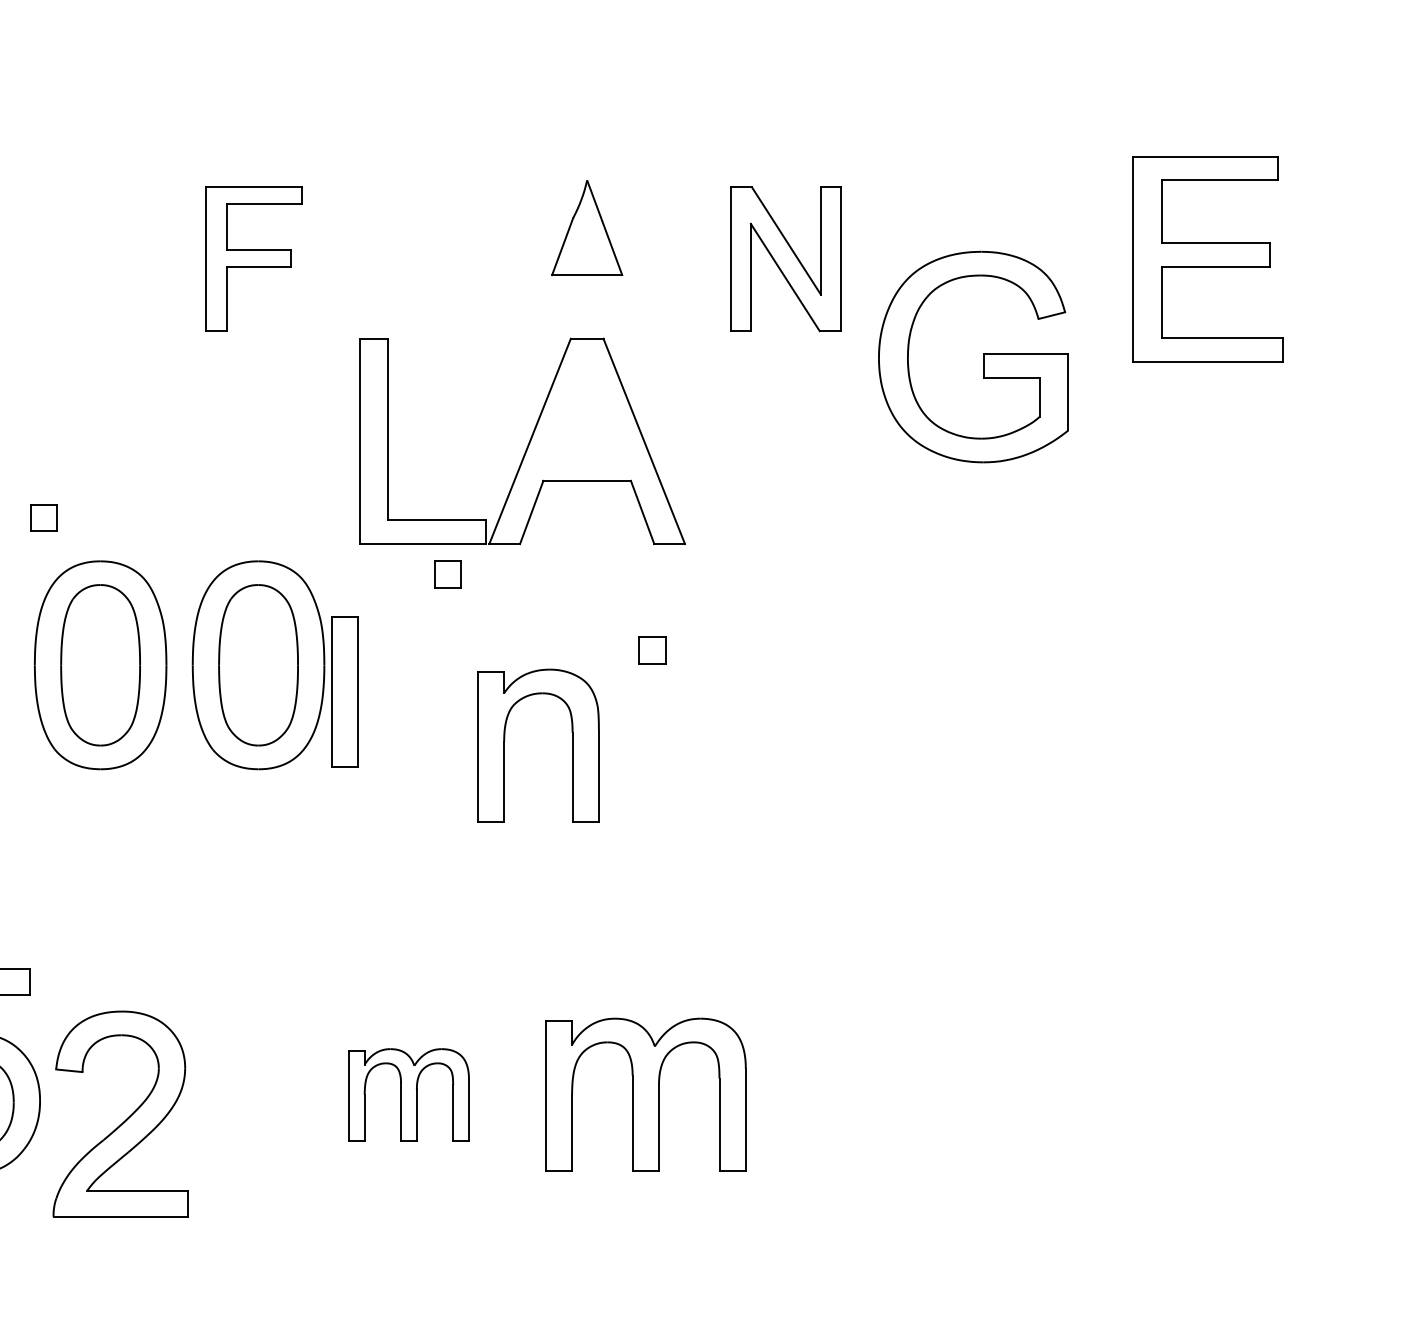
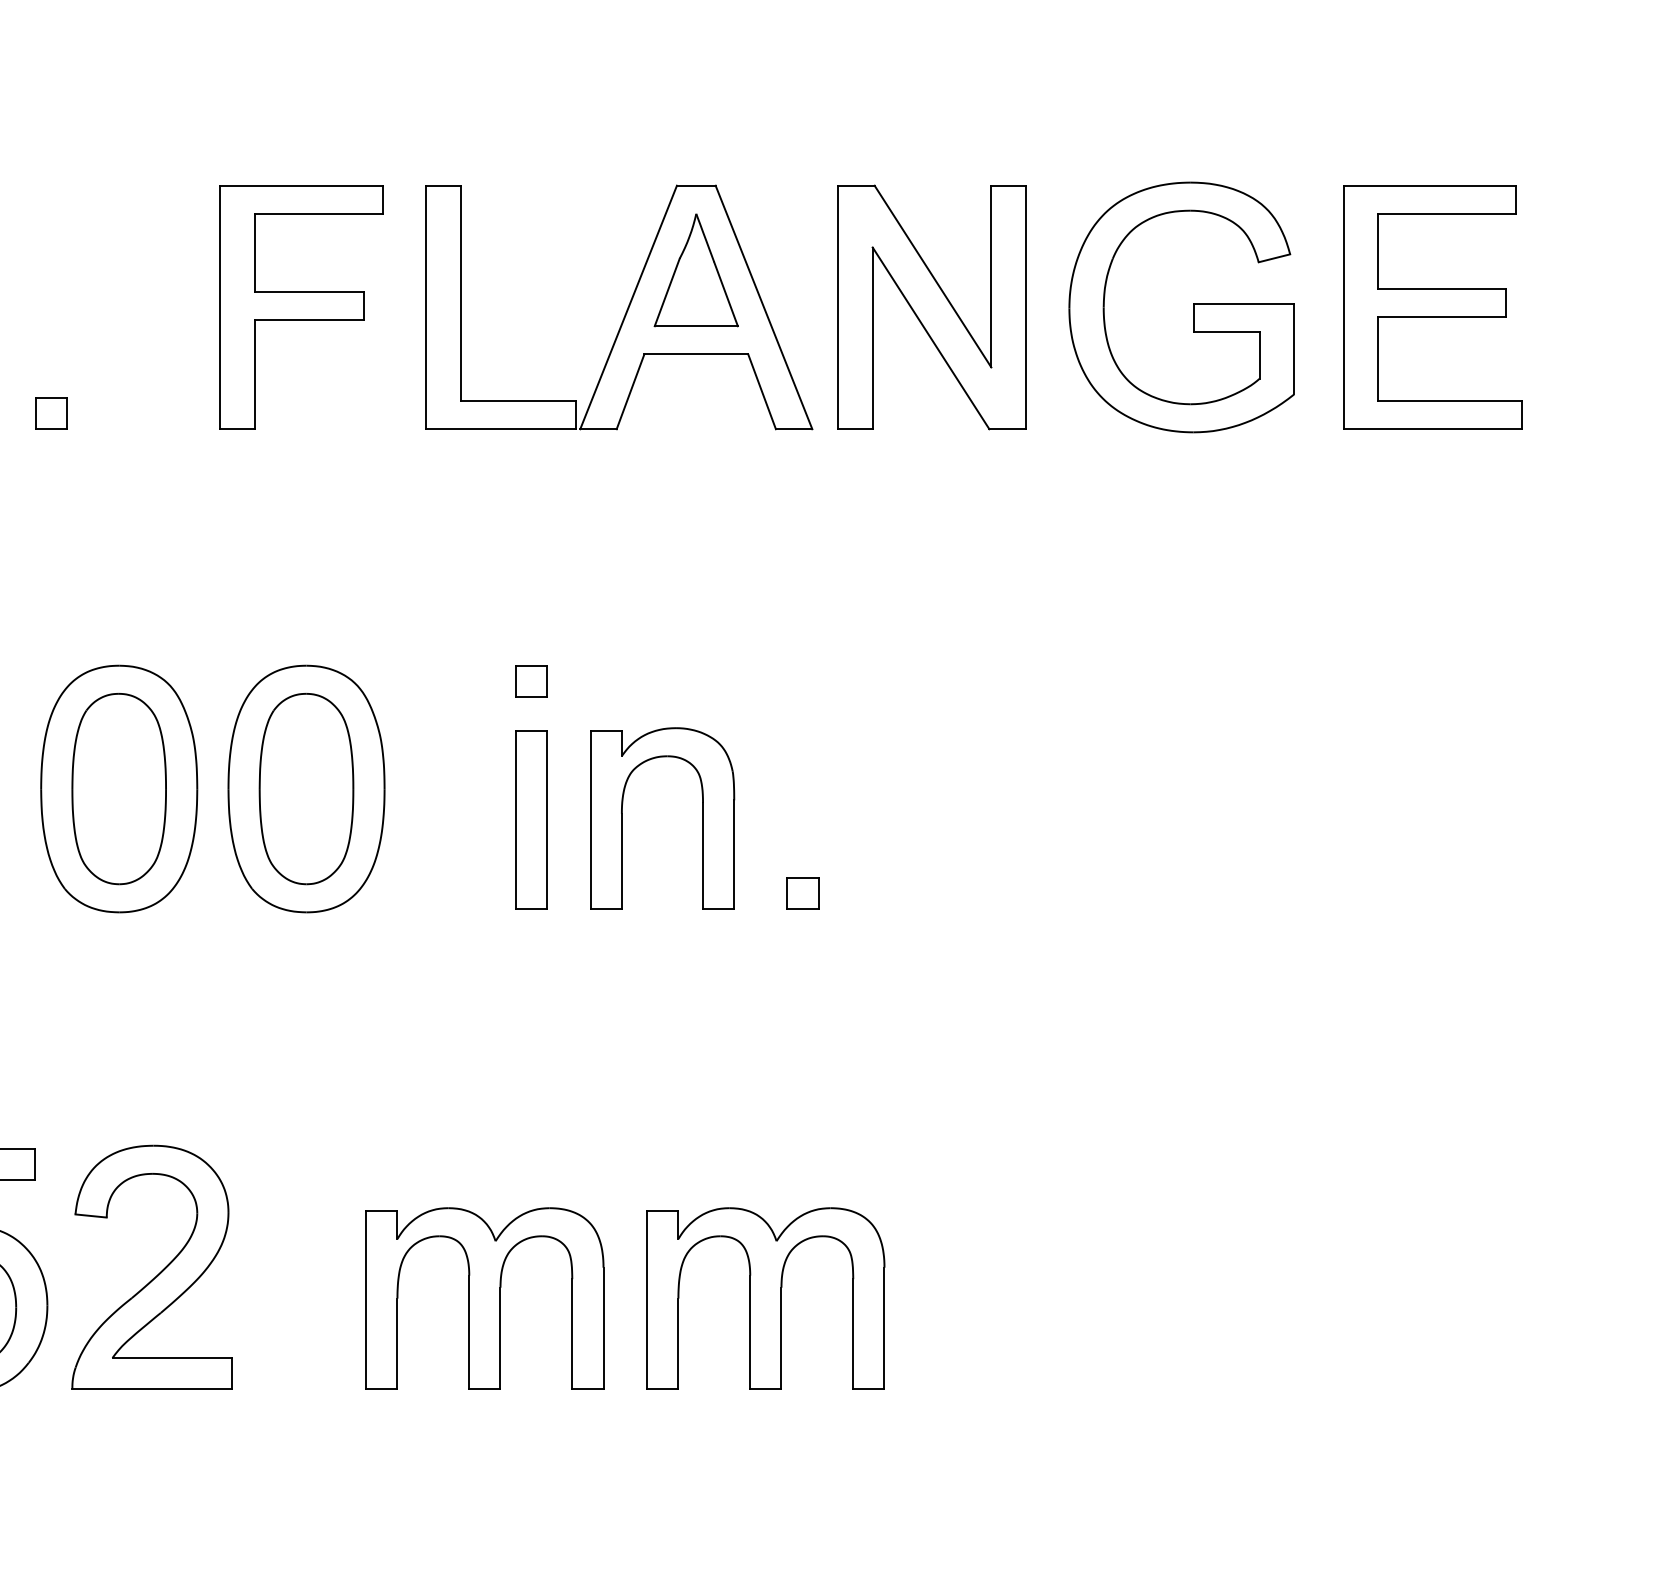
part: (254, 259) -> (301, 307), size x1.43
part: (785, 259) -> (931, 307), size x1.43
part: (983, 357) -> (1193, 307), moved
part: (528, 443) -> (626, 309), moved
part: (43, 518) -> (51, 413), moved
part: (652, 650) -> (802, 893), moved
part: (345, 690) -> (531, 819), moved
part: (504, 745) -> (622, 818), moved
part: (408, 1094) -> (484, 1298), size x1.67
part: (126, 1119) -> (158, 1273), moved

